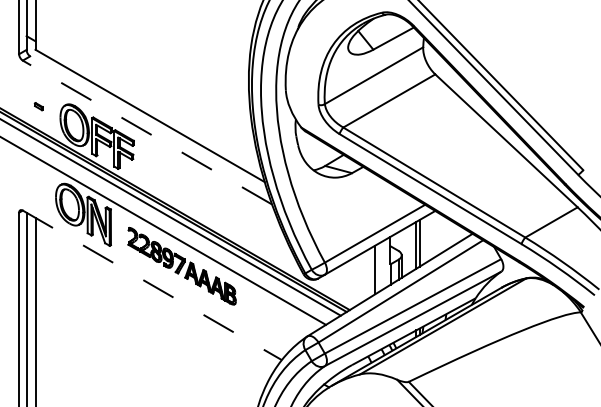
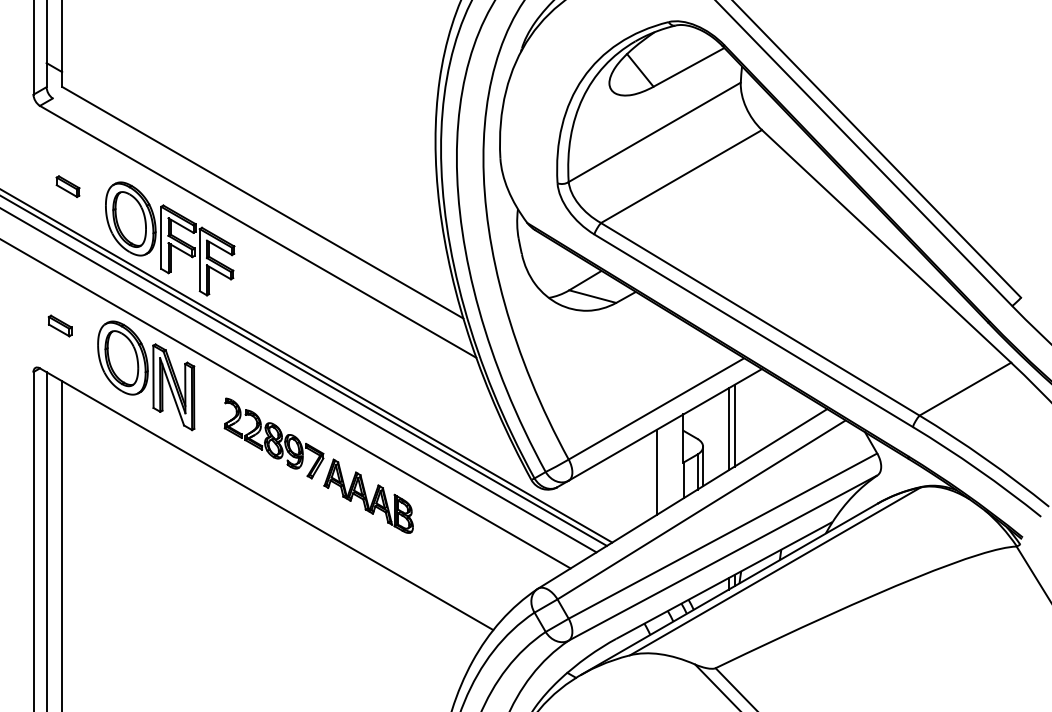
part: (38, 106) -> (67, 186), size x1.67
line: (147, 132) -> (258, 231), dashed -> solid
part: (33, 186) -> (58, 326), added
line: (152, 285) -> (266, 499), dashed -> solid

